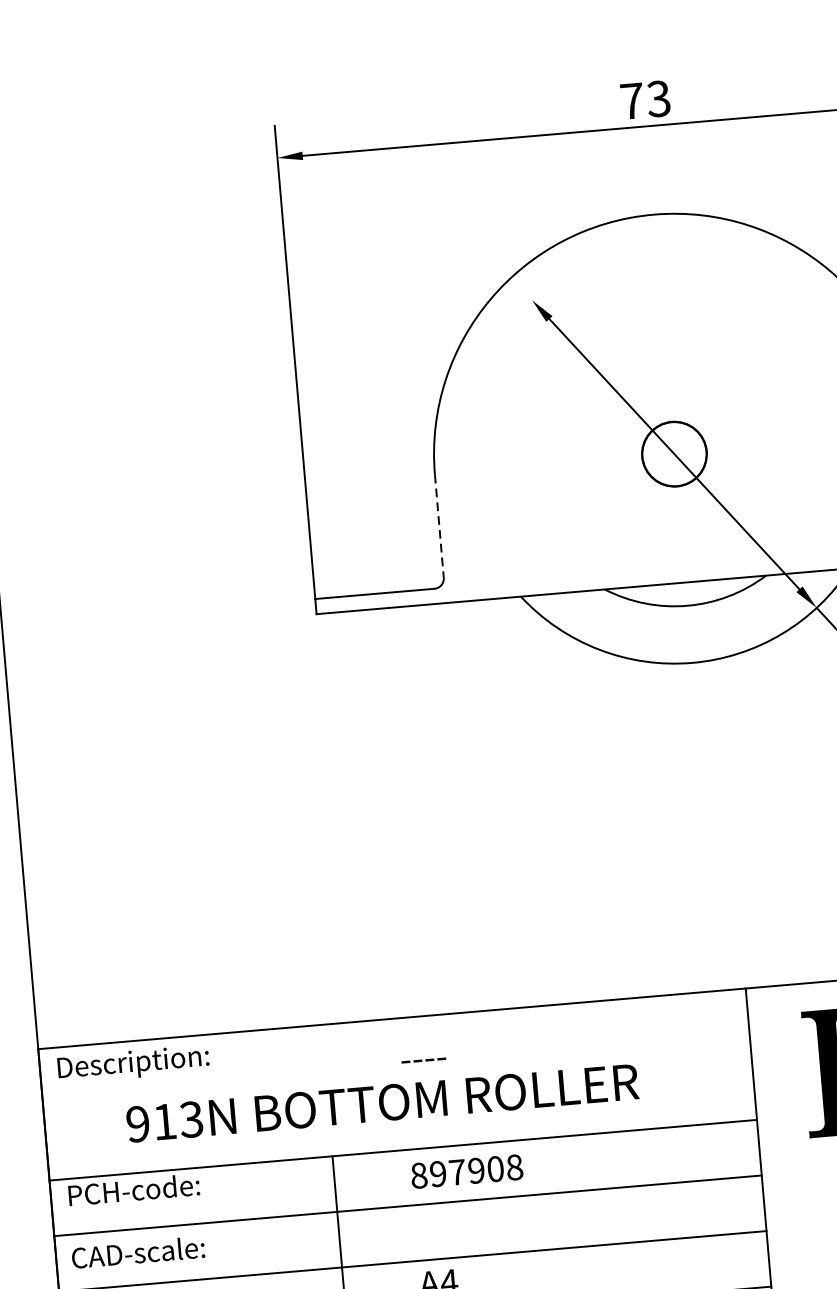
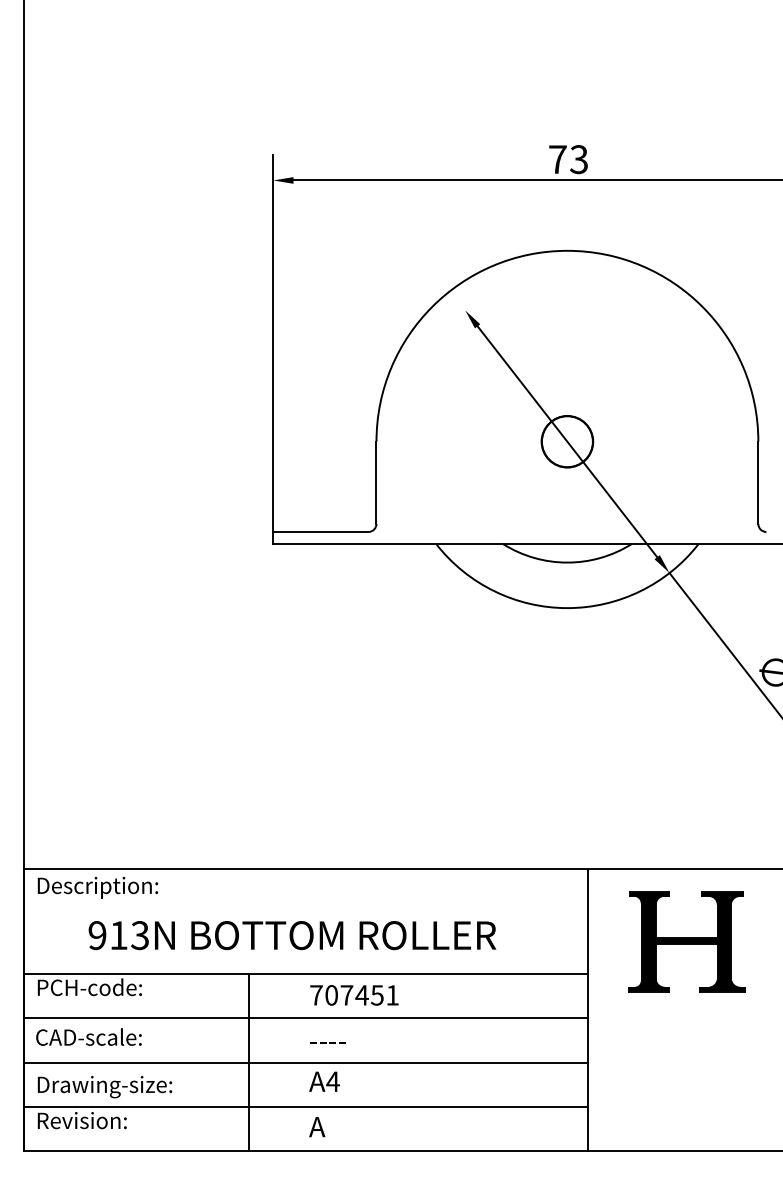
line: (439, 527) -> (376, 483), dashed -> solid
text: (423, 1060) -> (327, 1042), moved
text: (466, 1171) -> (354, 995), 897908 -> 707451

